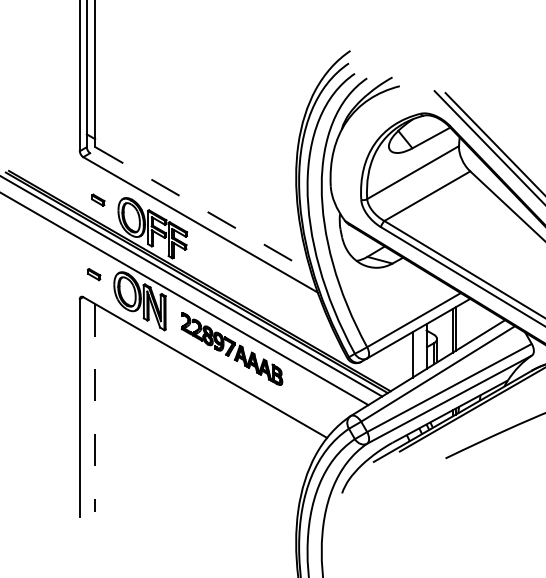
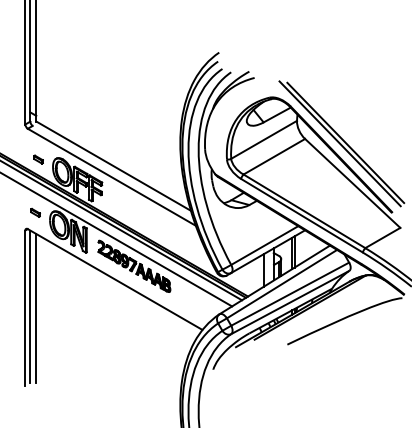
line: (204, 209) -> (114, 166), dashed -> solid
line: (87, 405) -> (30, 306), added
line: (95, 407) -> (36, 308), dashed -> solid

